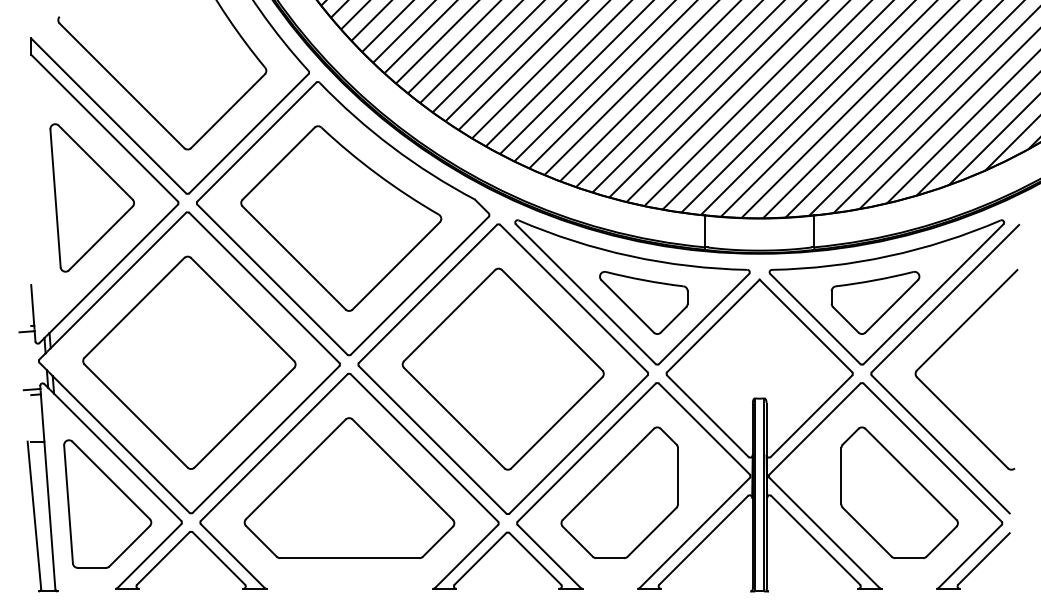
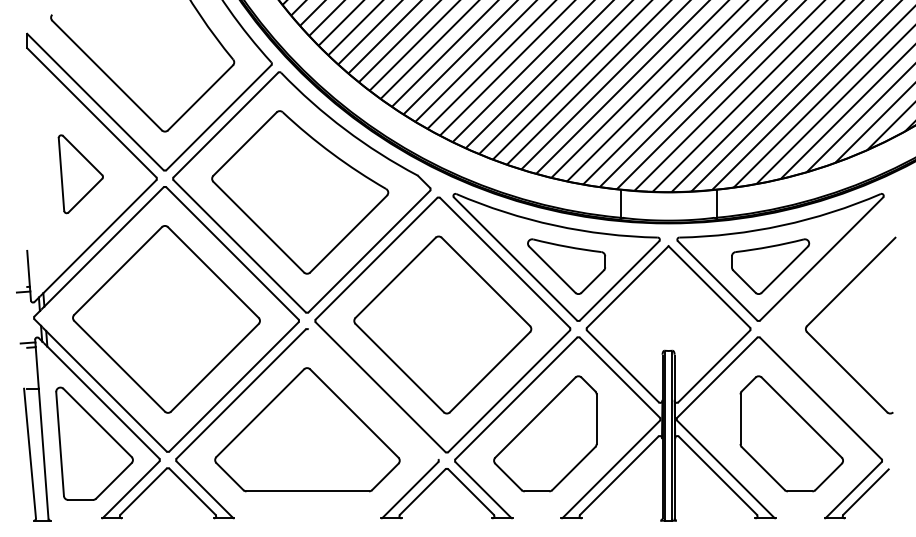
part: (91, 197) -> (80, 173), size x0.6
part: (910, 334) -> (801, 294), removed
line: (424, 447) -> (373, 393), removed

